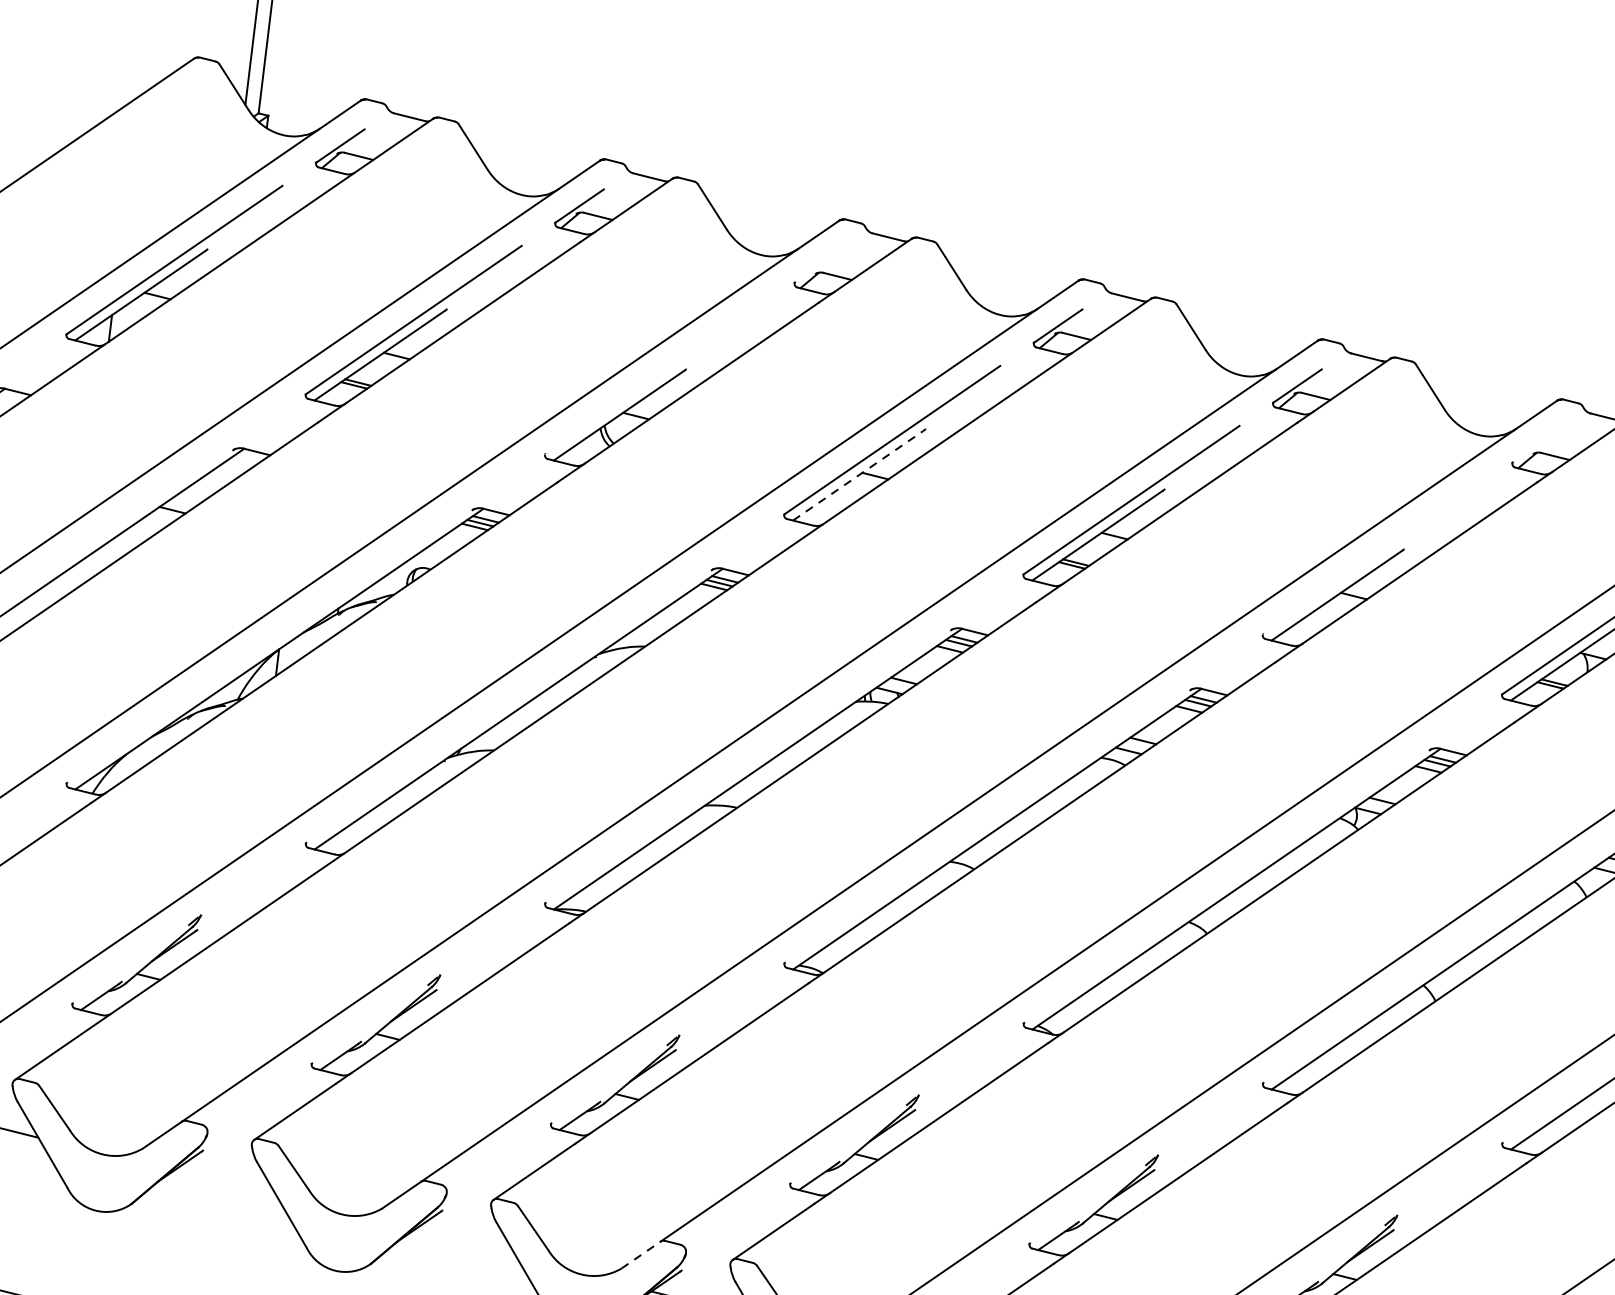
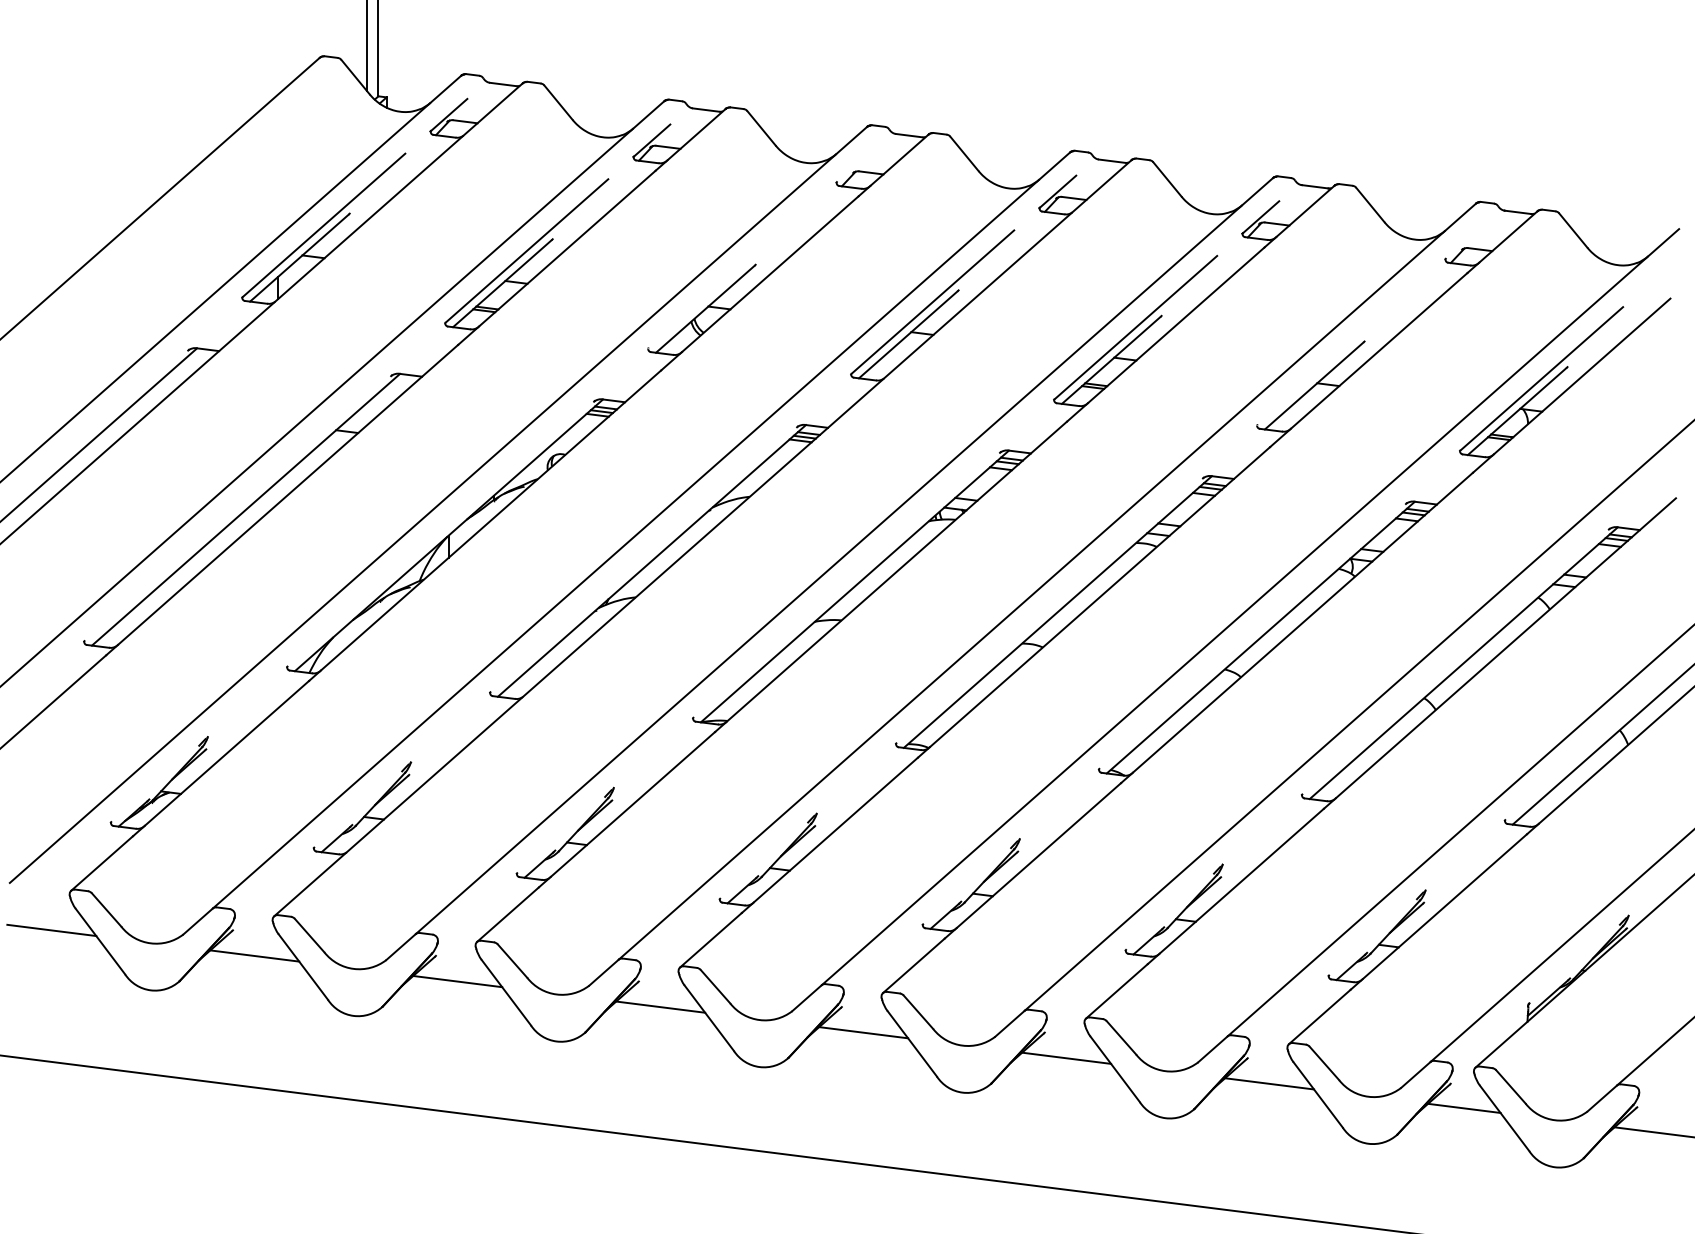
line: (858, 475) -> (908, 334), dashed -> solid
line: (225, 1184) -> (457, 981), added
line: (464, 1243) -> (660, 1006), added
line: (641, 1255) -> (807, 998), dashed -> solid

